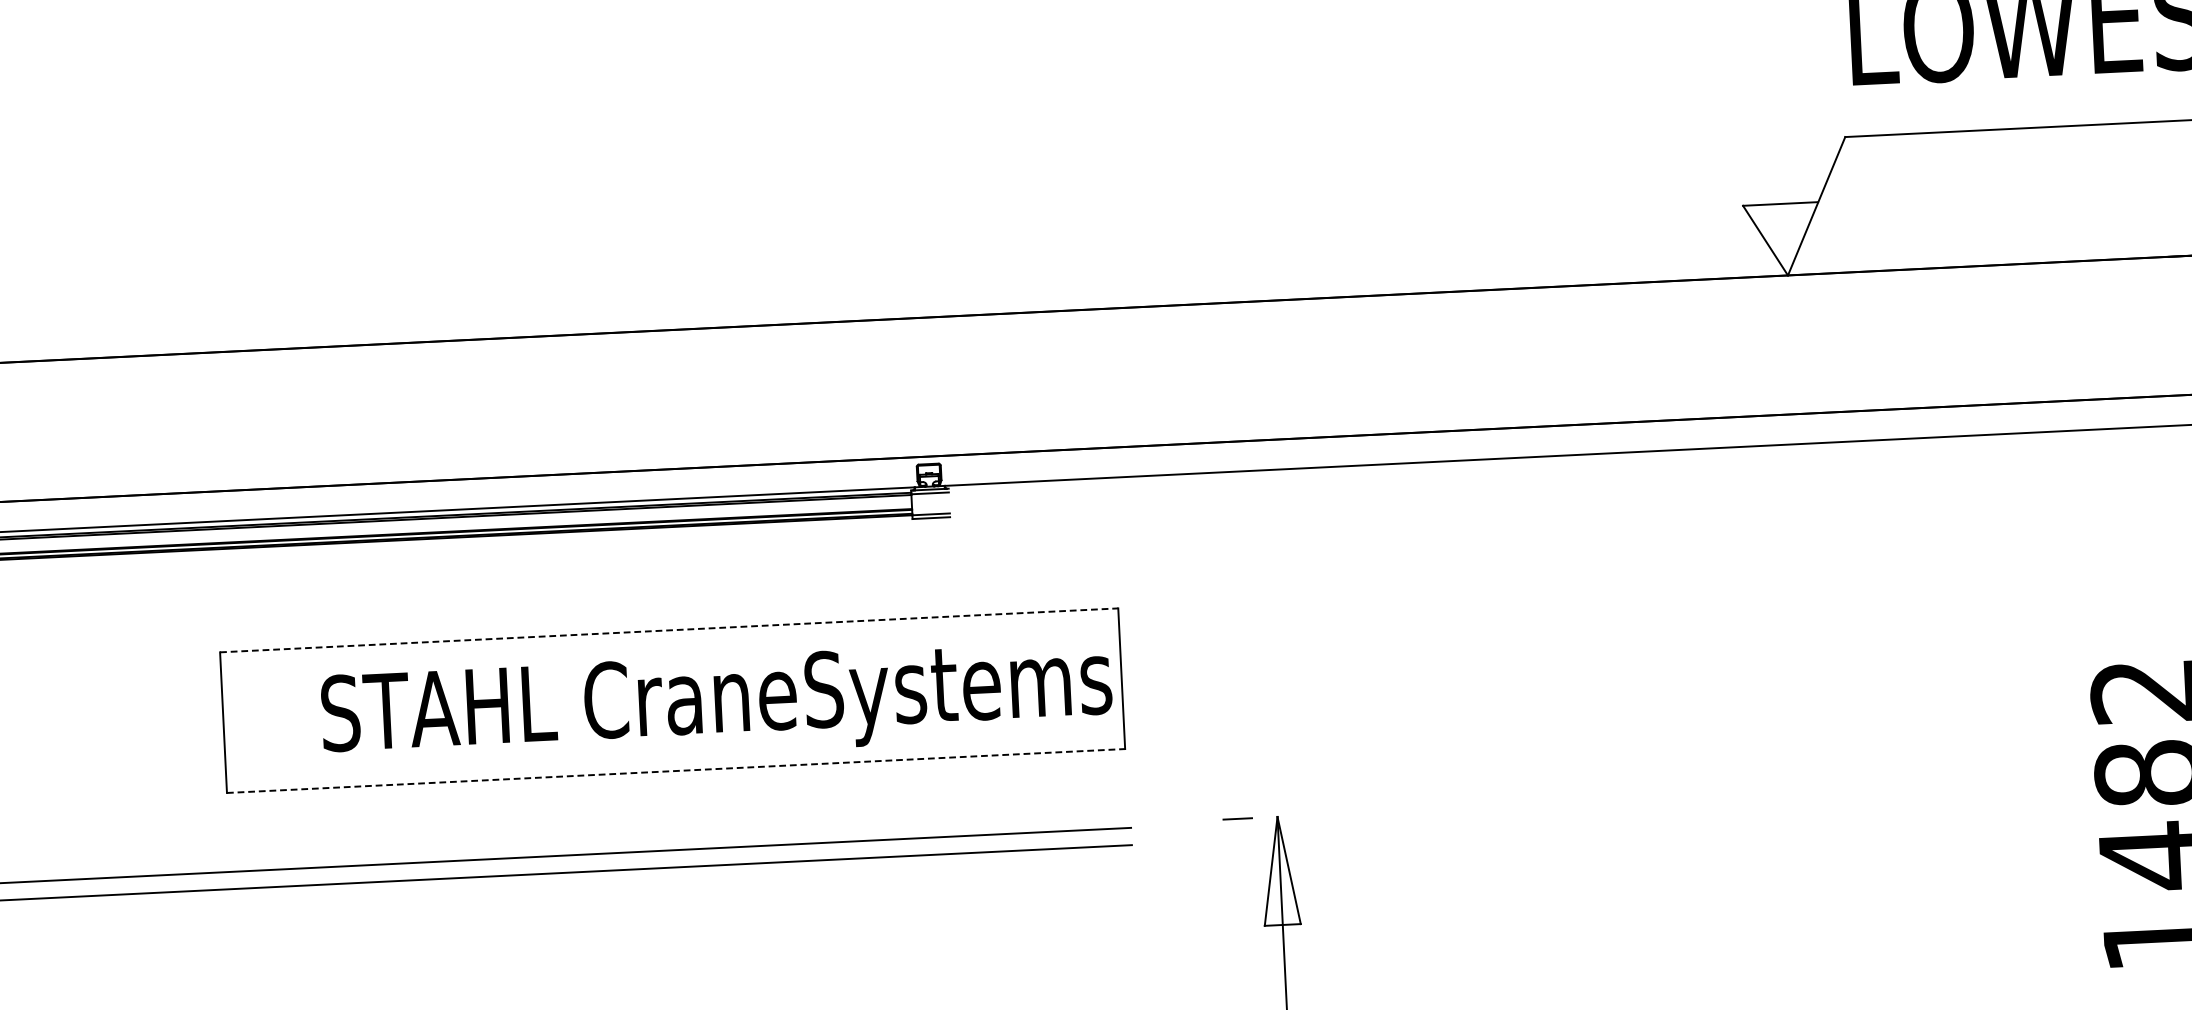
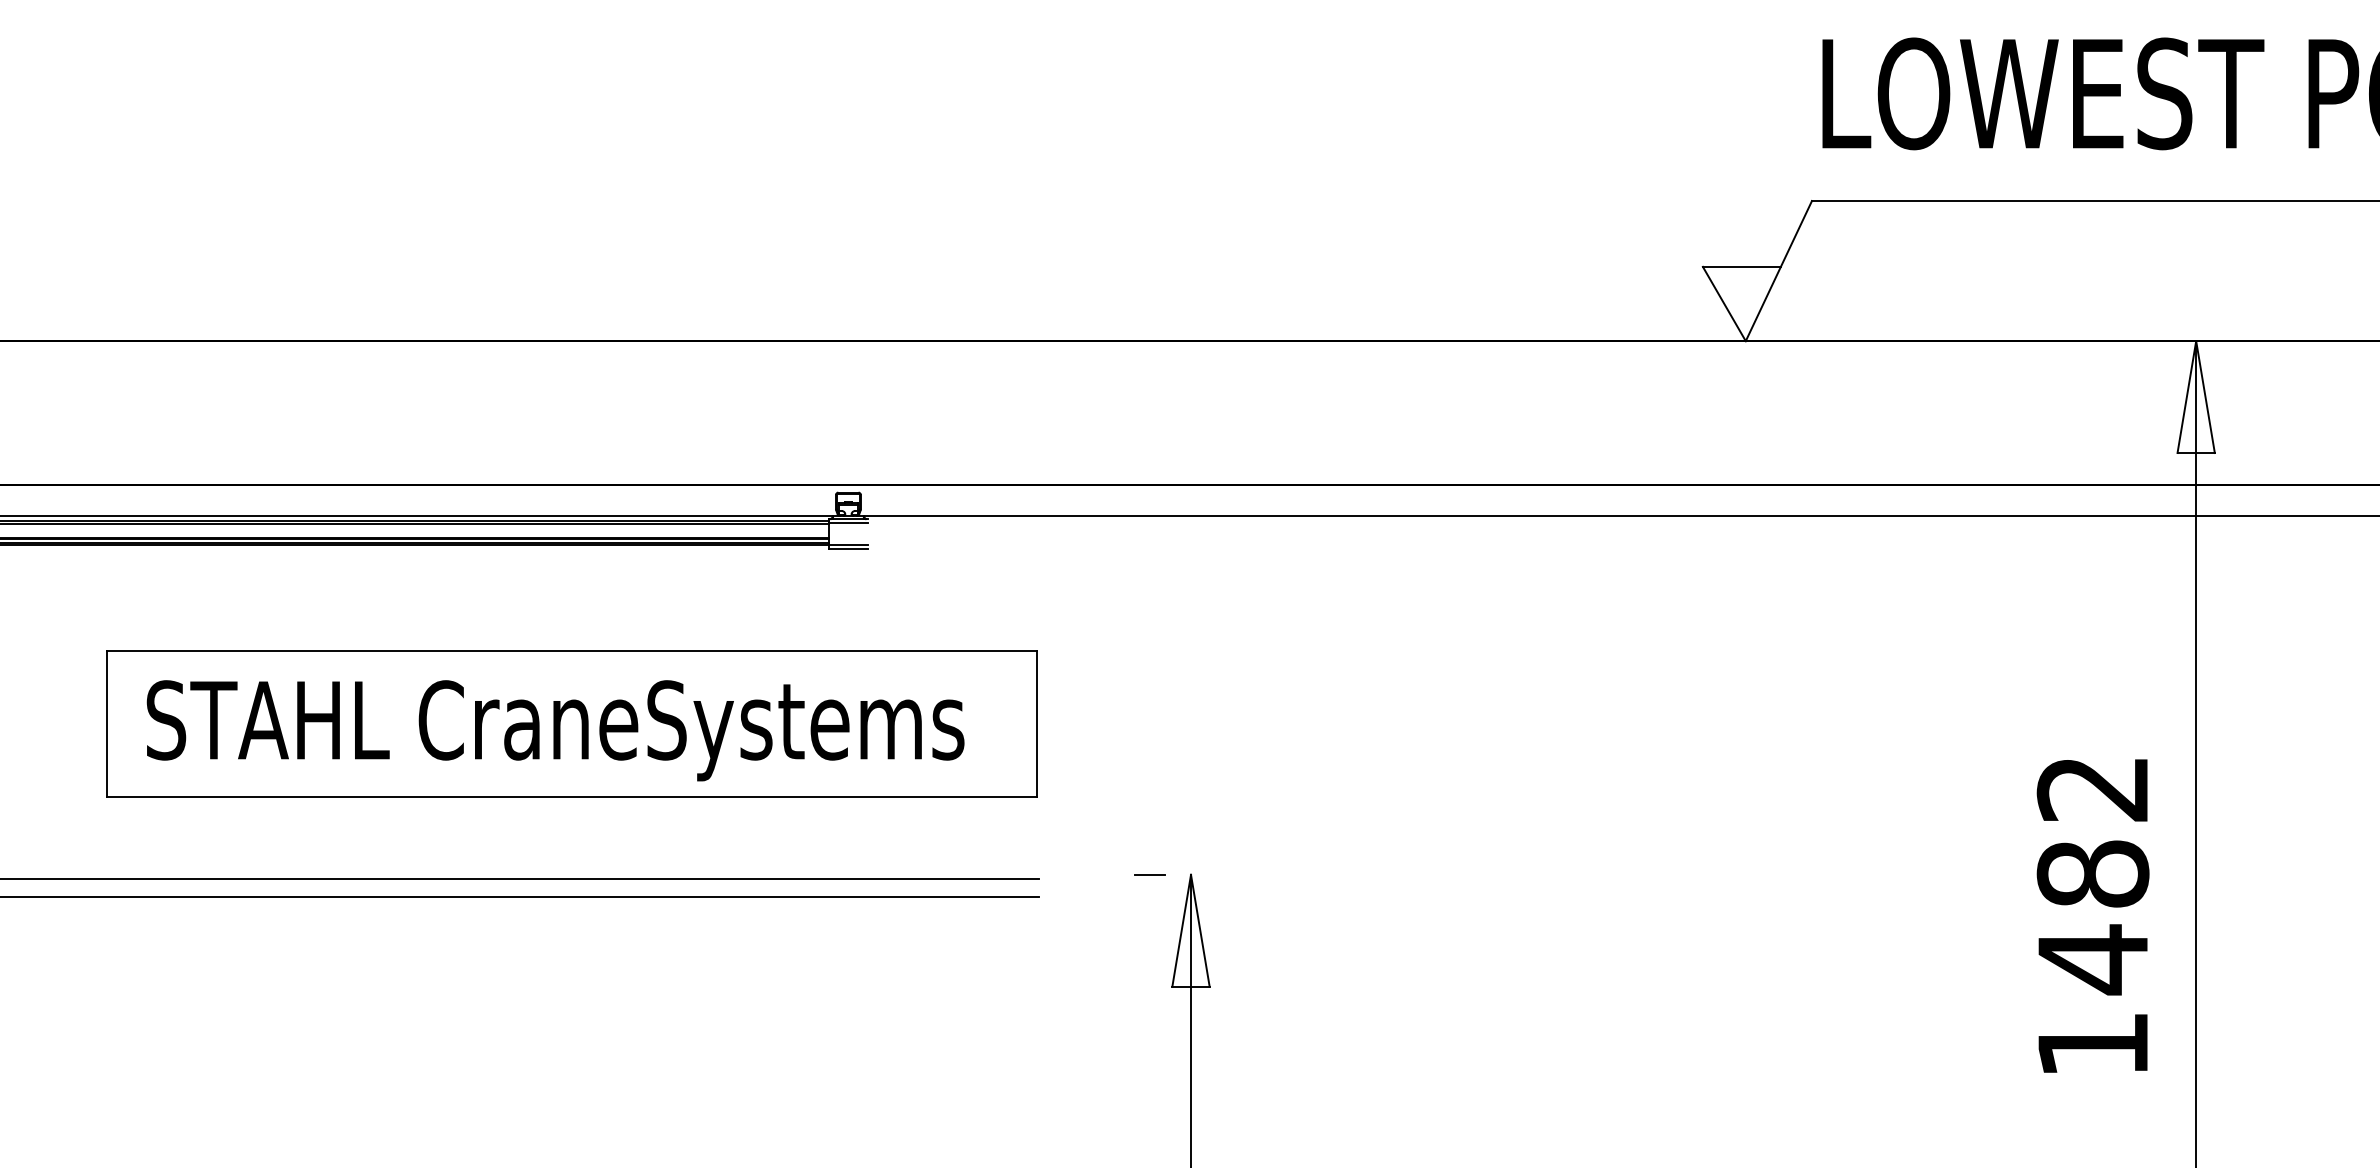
line: (669, 630) -> (572, 651), dashed -> solid
text: (716, 704) -> (555, 730), moved
line: (676, 770) -> (572, 796), dashed -> solid

